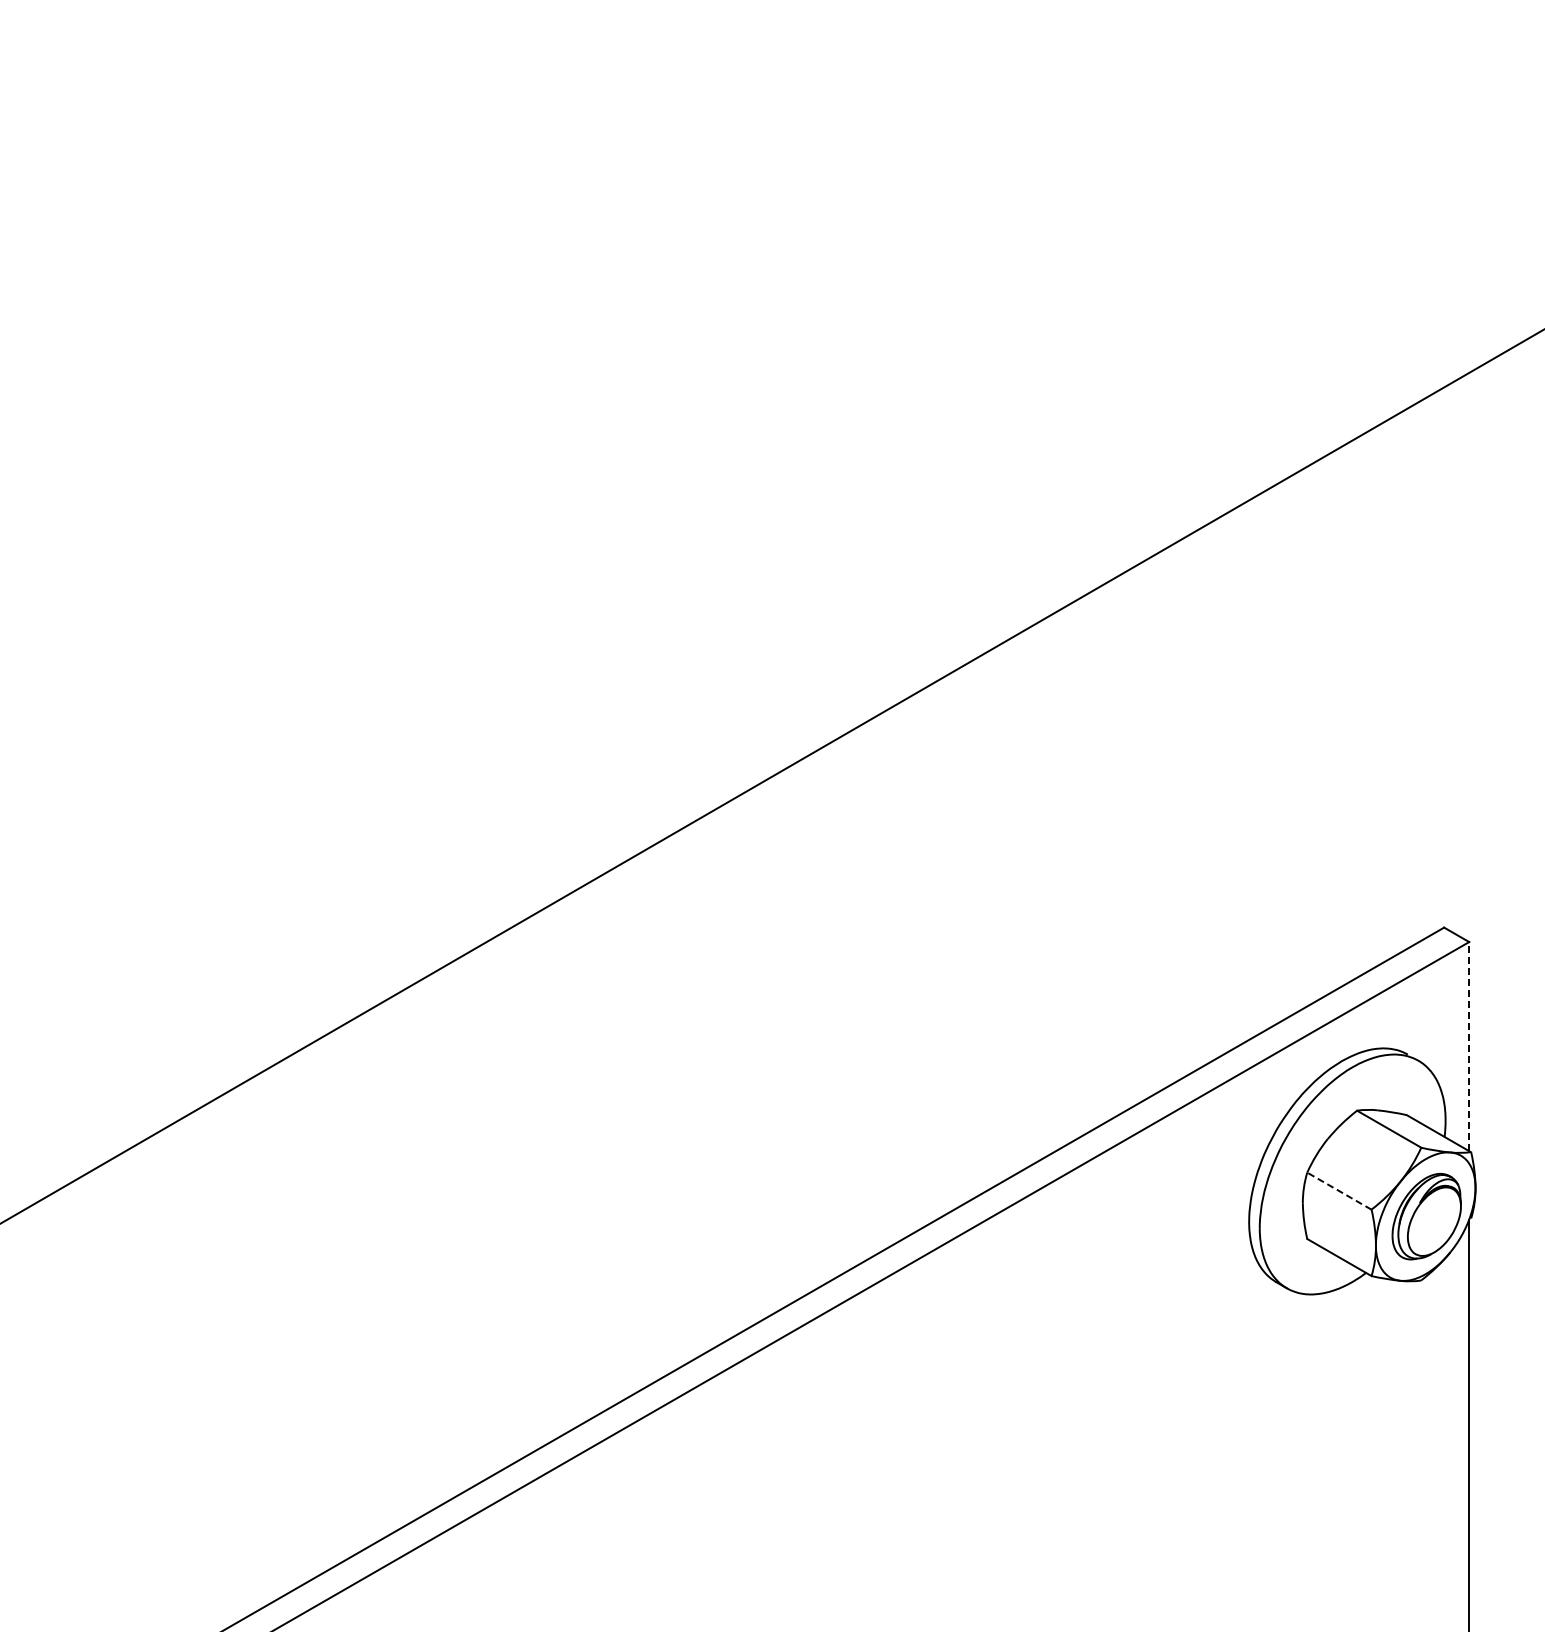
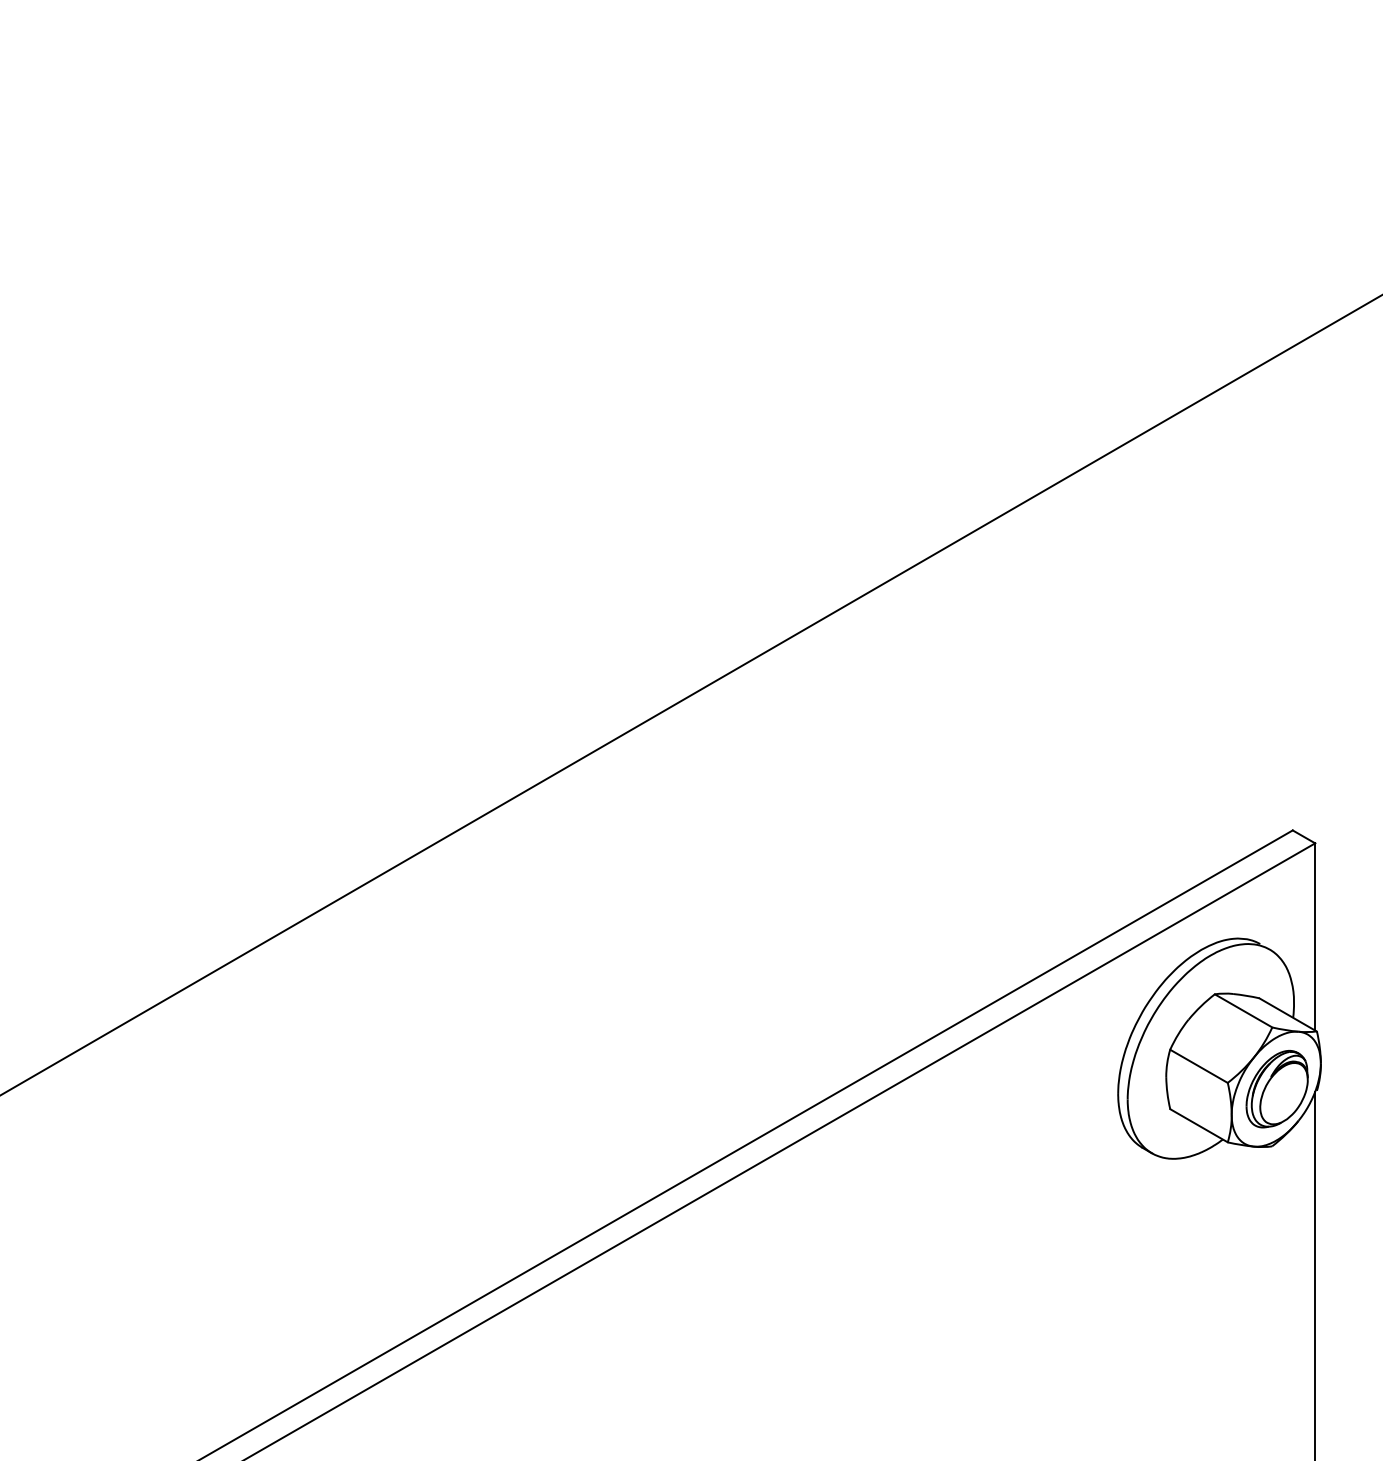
line: (1469, 1046) -> (1315, 936), dashed -> solid
line: (1339, 1190) -> (1199, 1065), dashed -> solid

